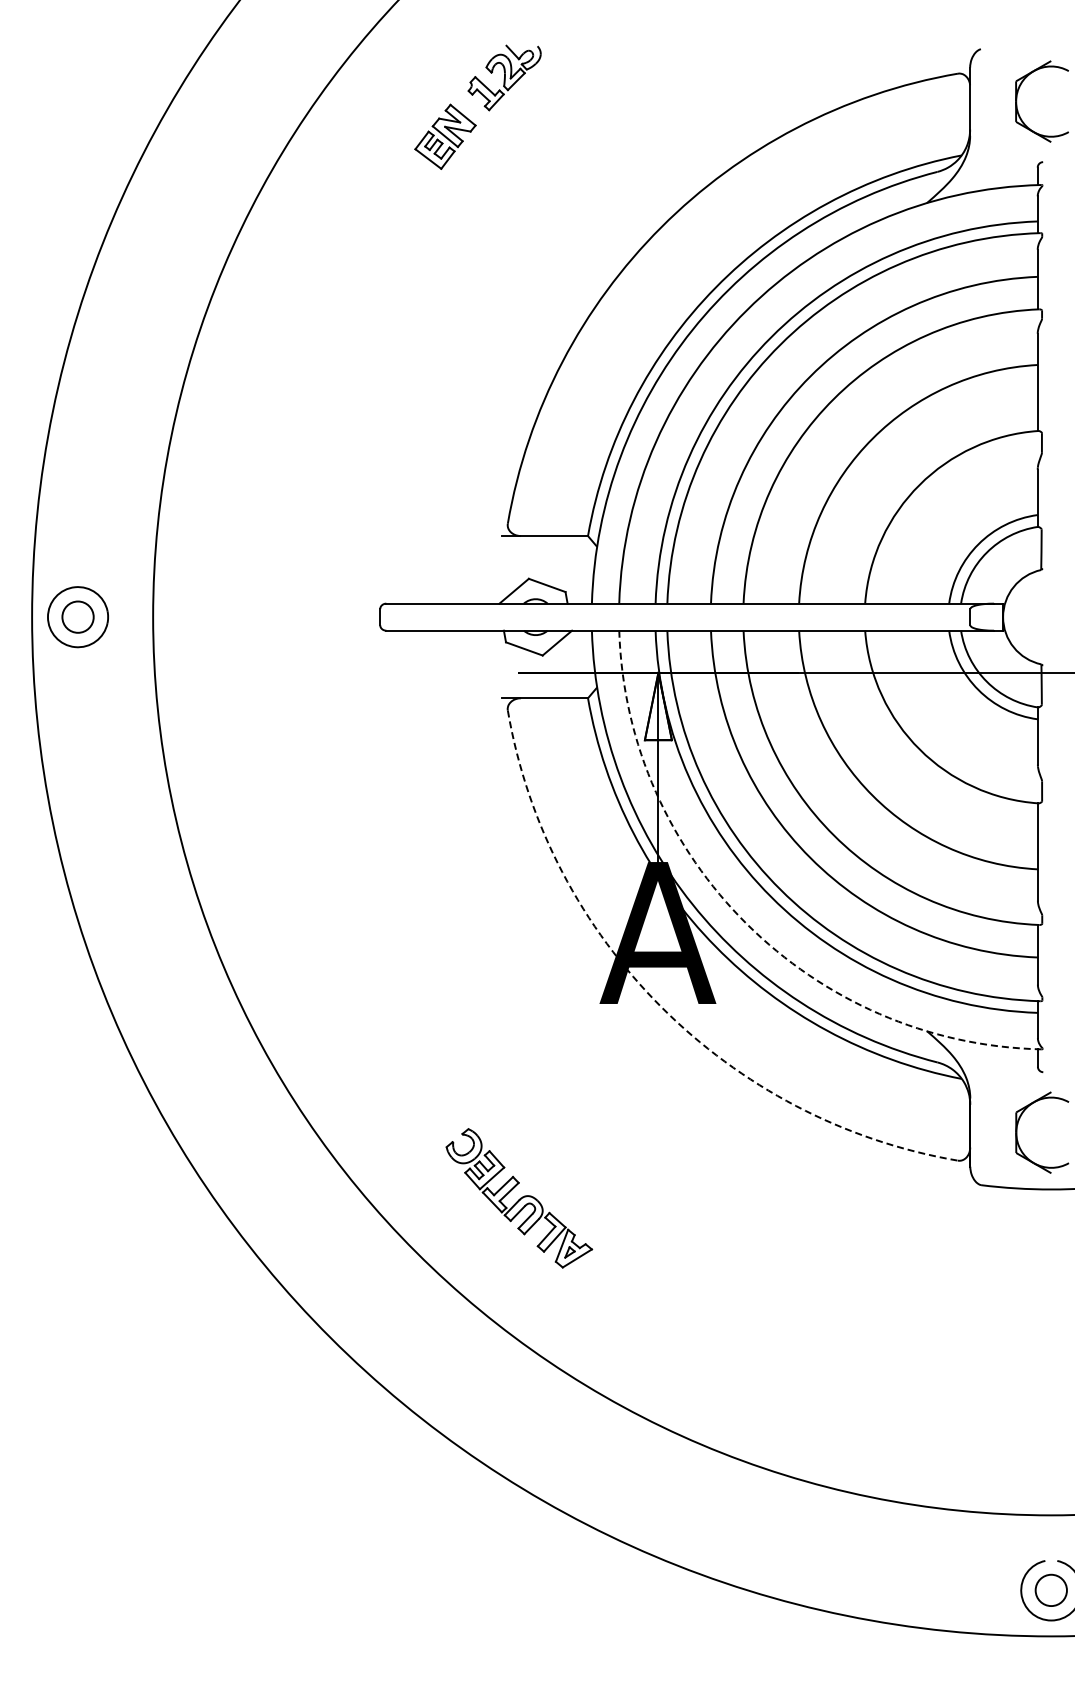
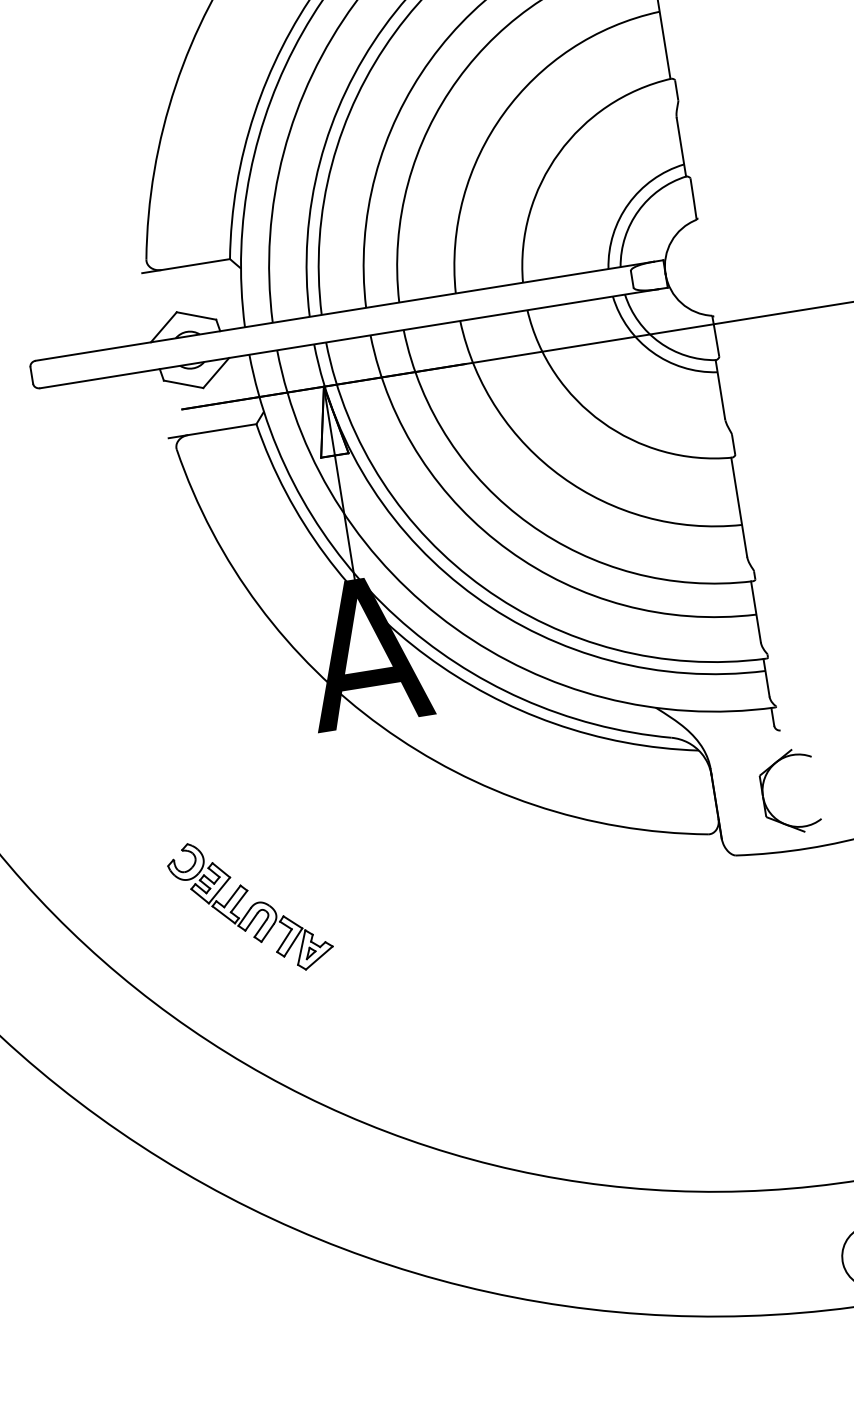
arc: (746, 924) -> (454, 628), dashed -> solid
arc: (661, 1007) -> (381, 726), dashed -> solid
part: (519, 1198) -> (250, 906), moved

